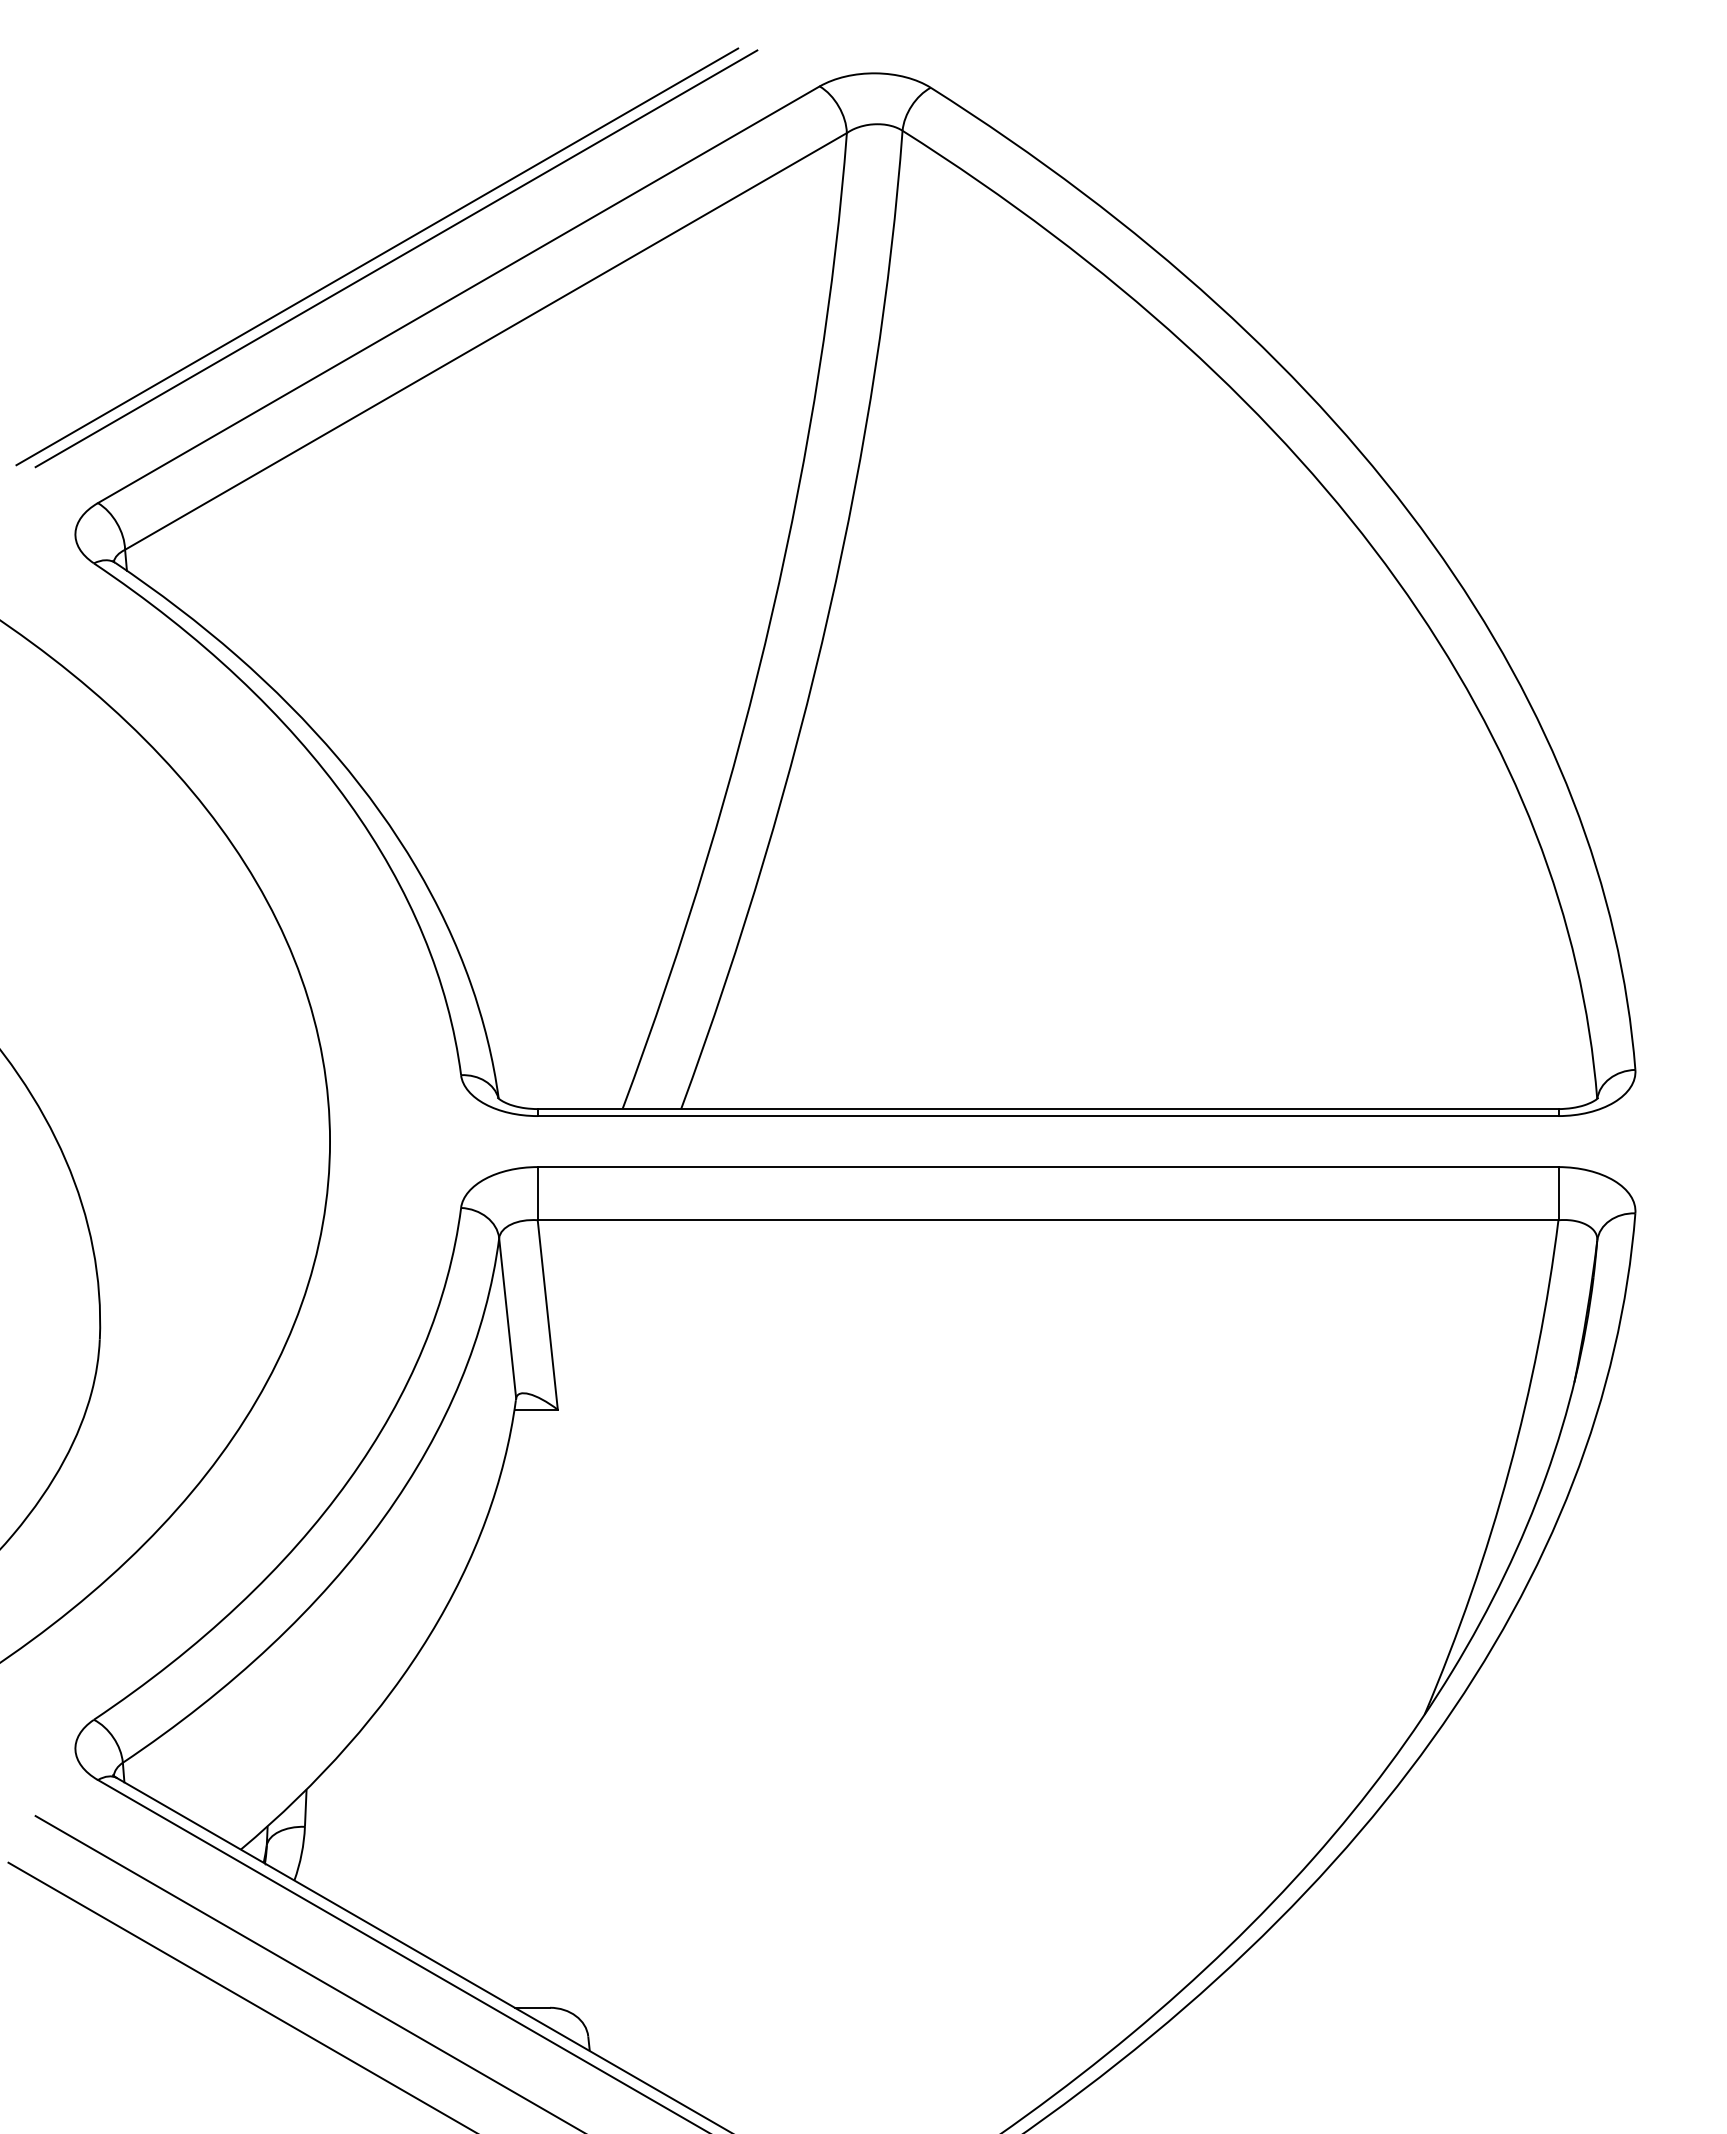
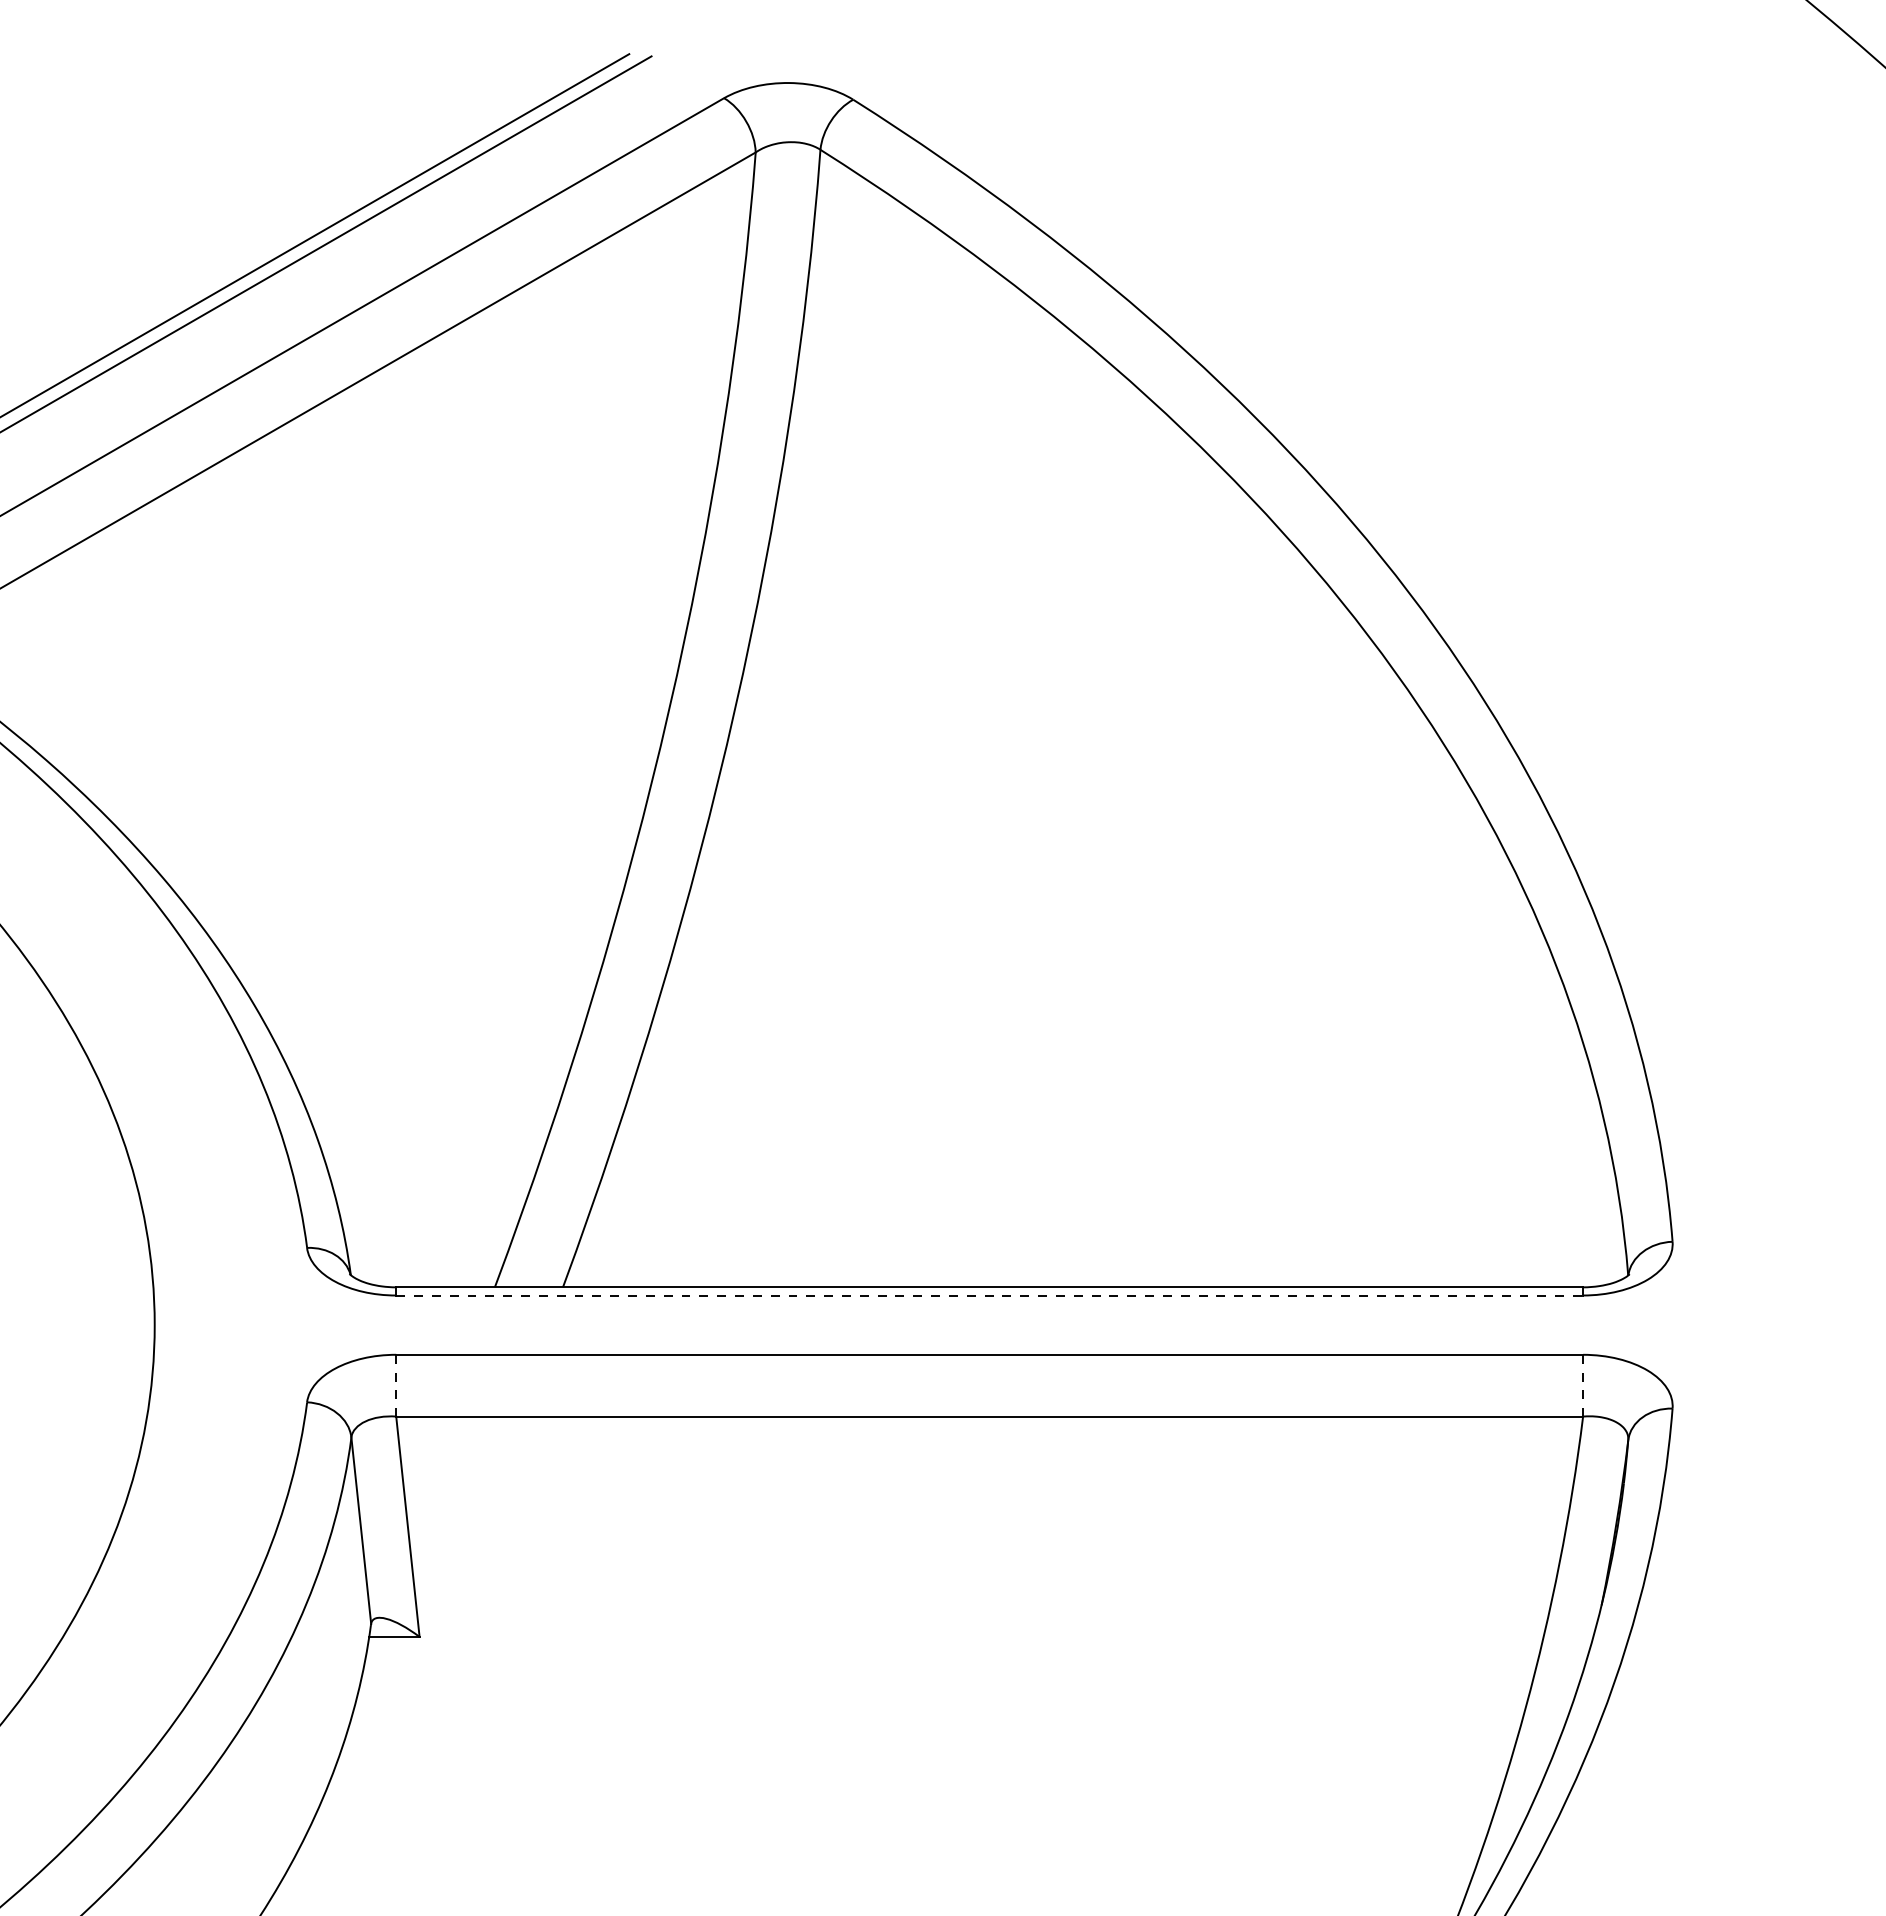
line: (1048, 1116) -> (990, 1295), solid -> dashed
line: (537, 1193) -> (395, 1385), solid -> dashed
line: (1558, 1193) -> (1583, 1385), solid -> dashed

